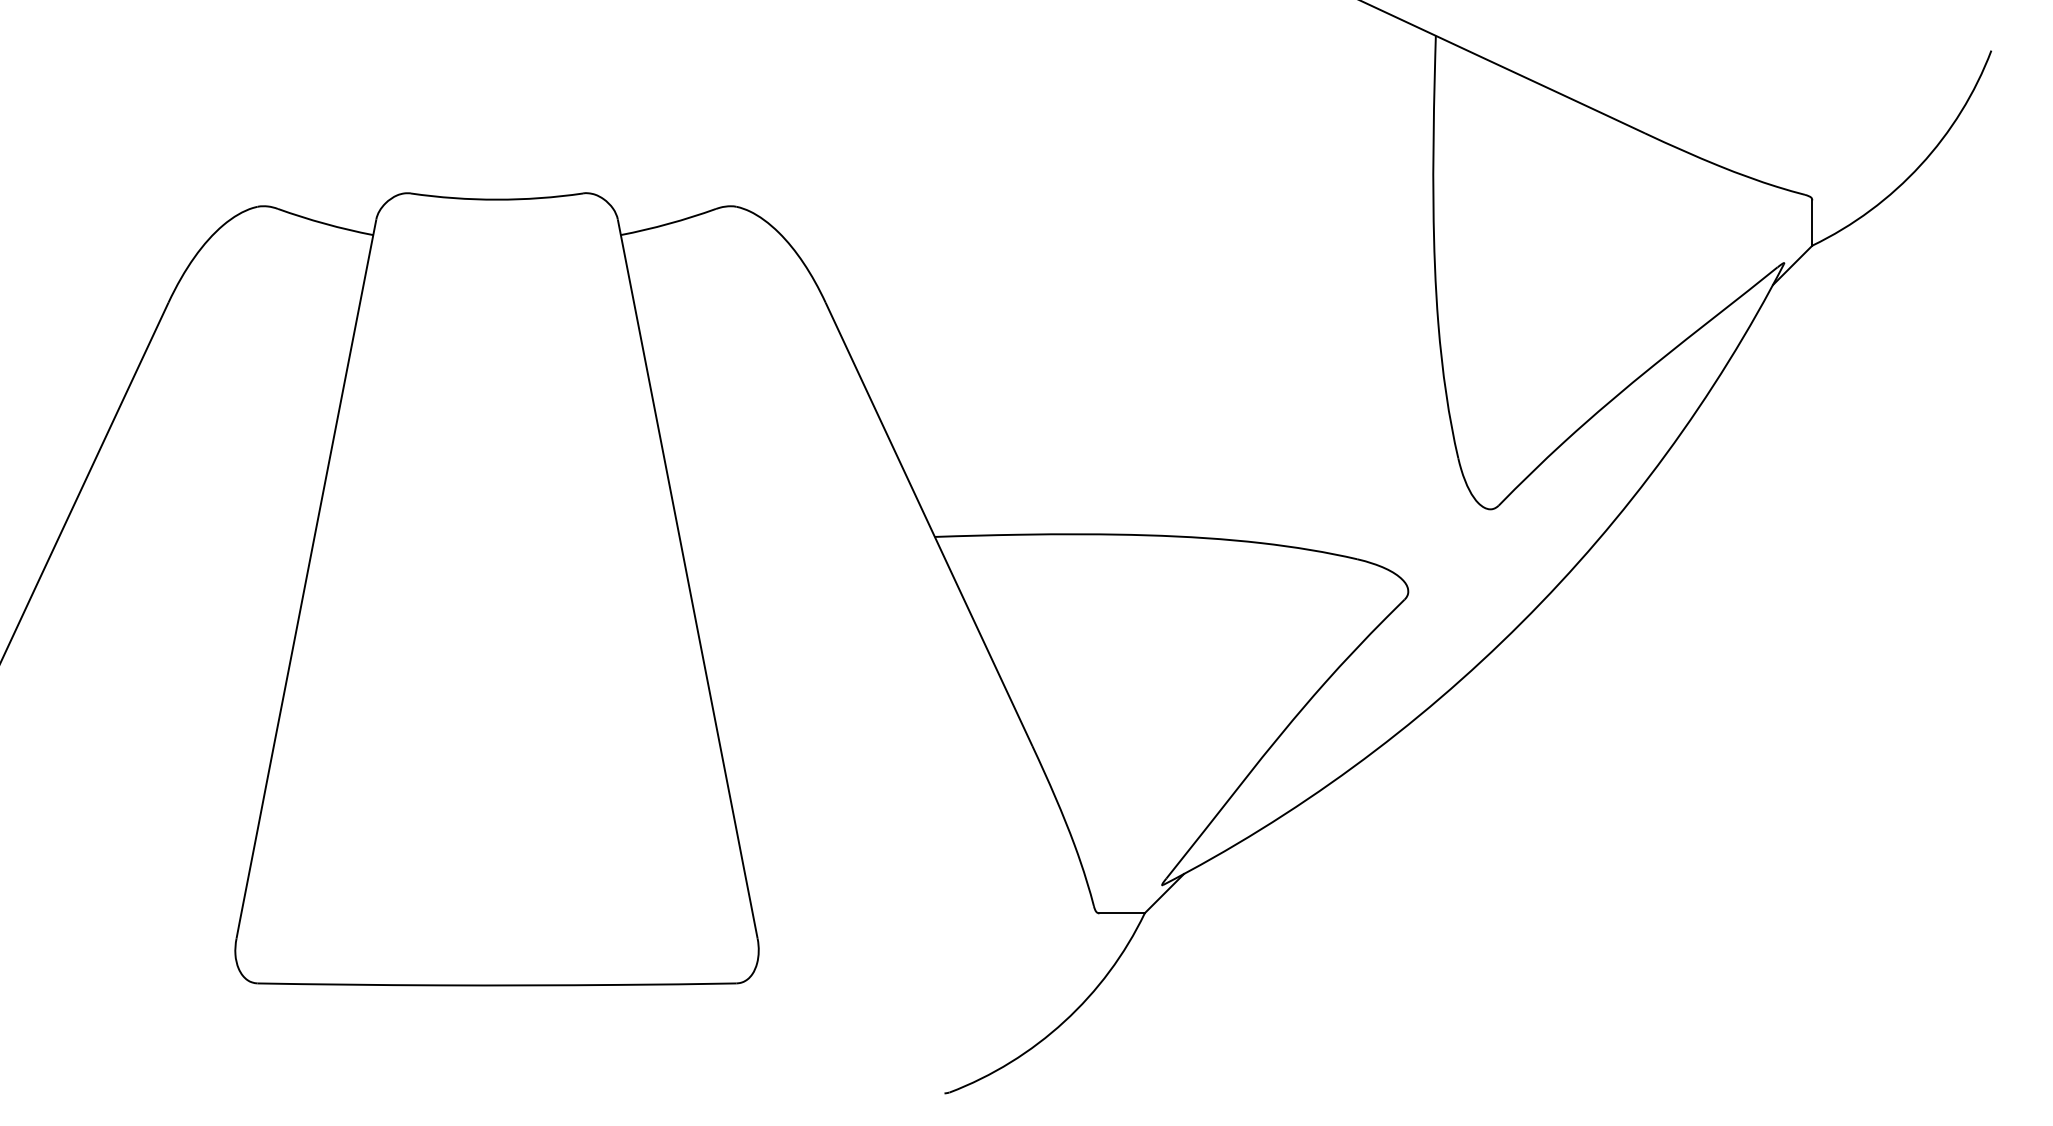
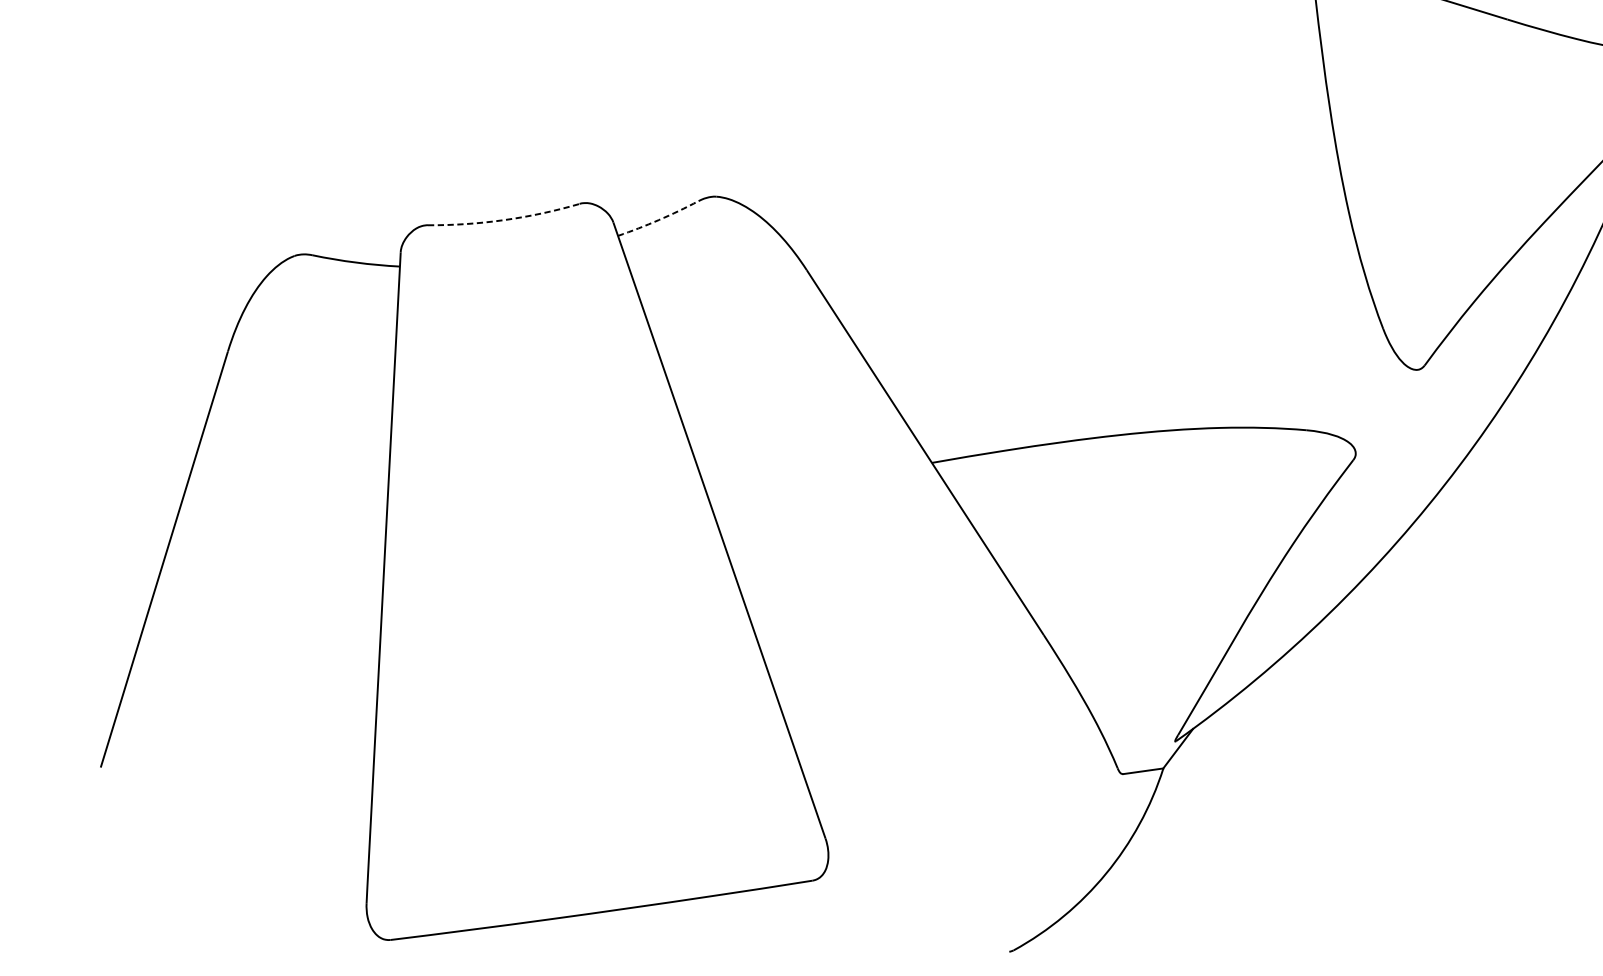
arc: (497, 199) -> (504, 219), solid -> dashed
arc: (668, 223) -> (658, 219), solid -> dashed

